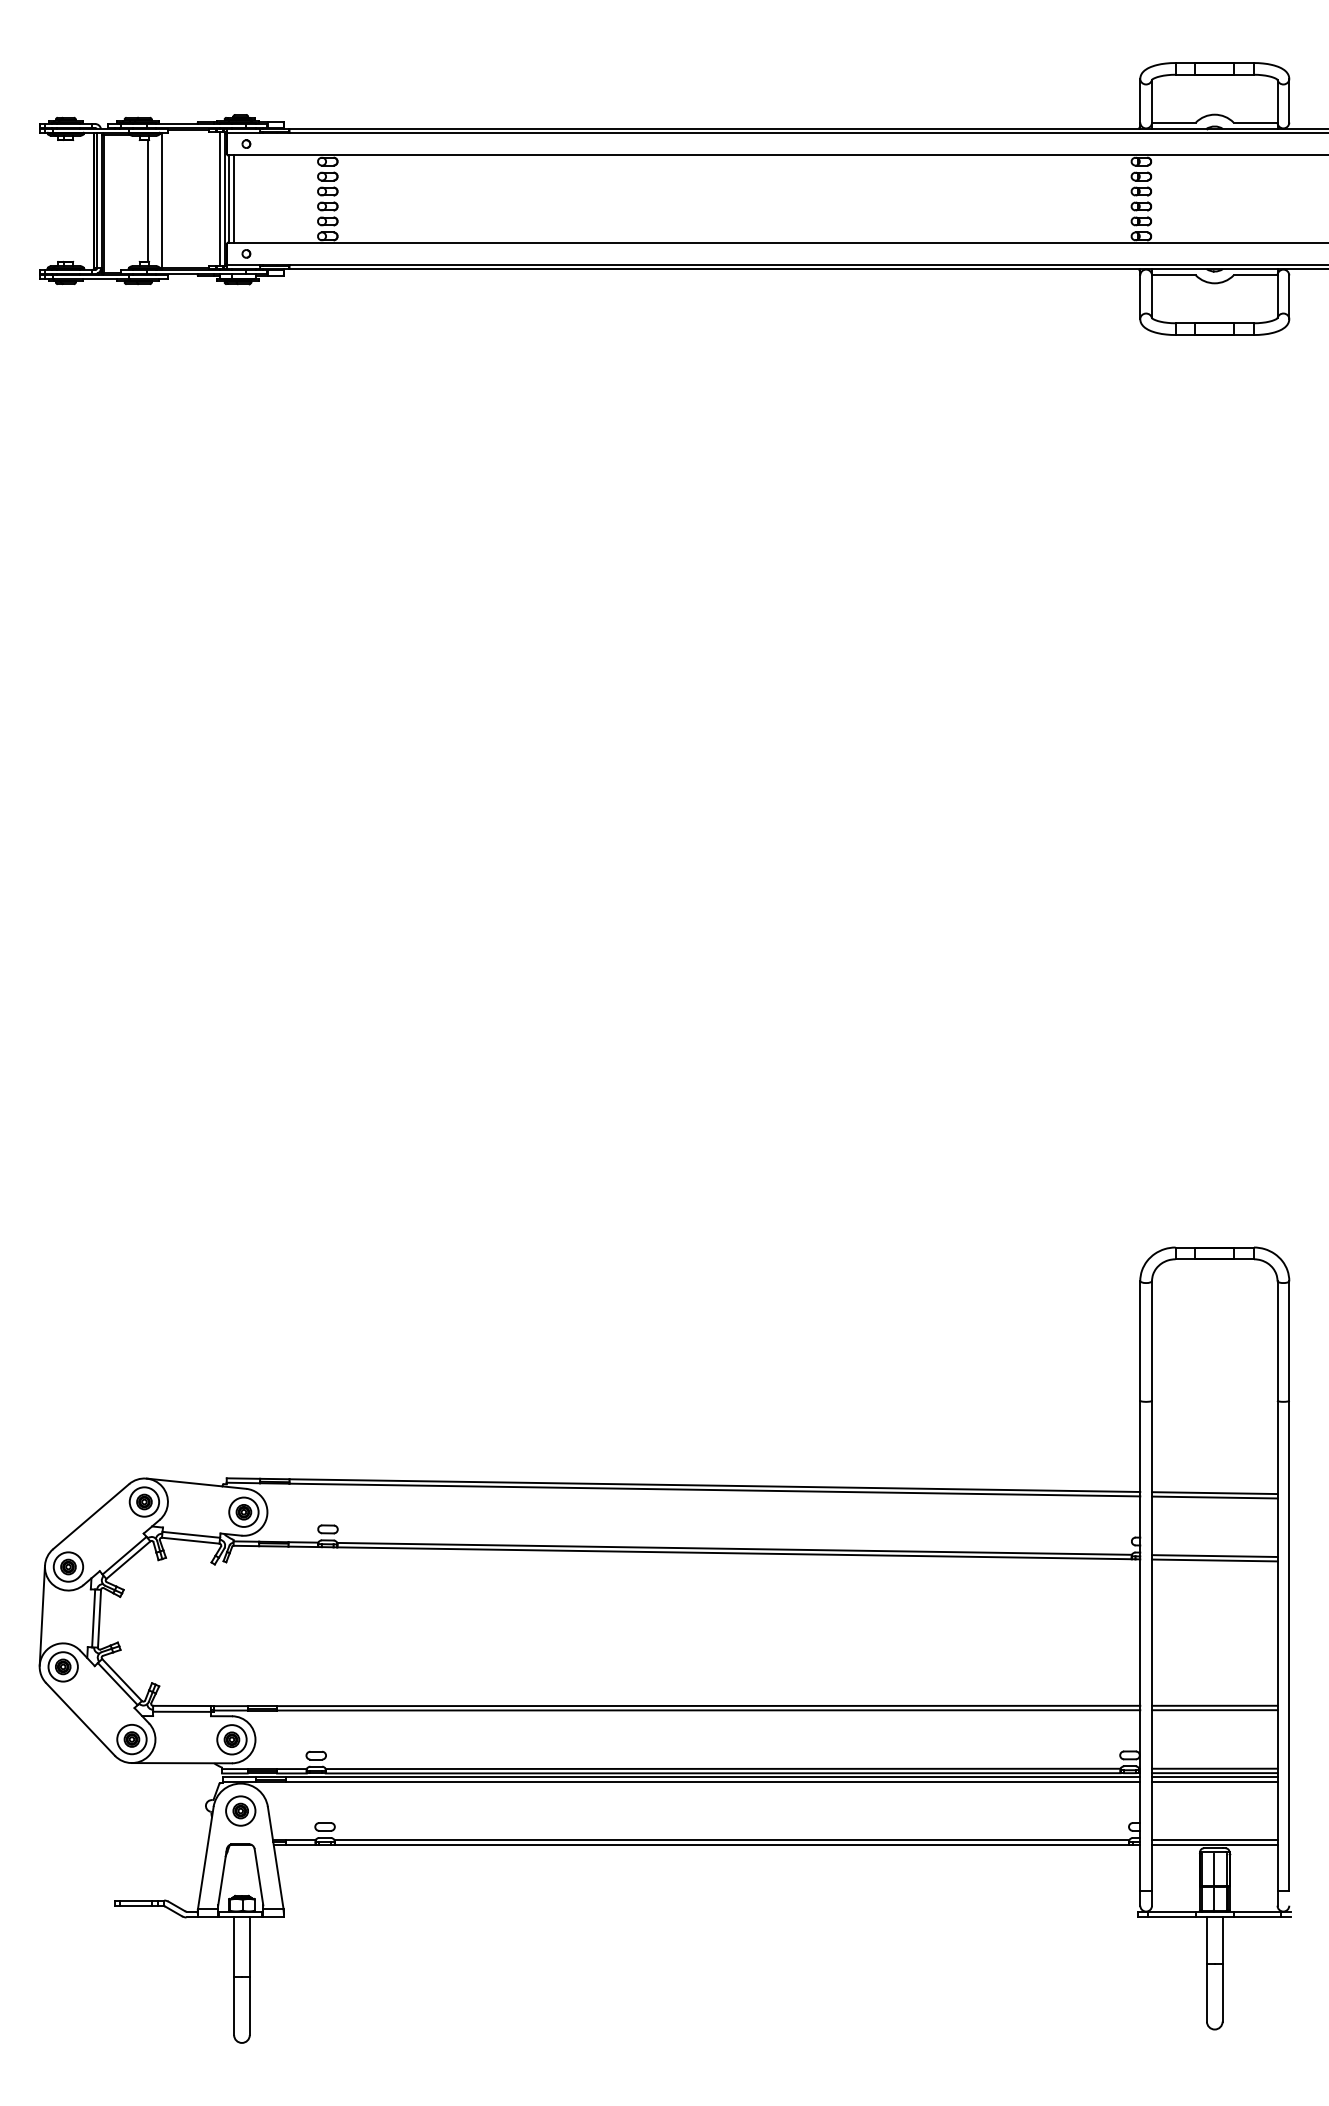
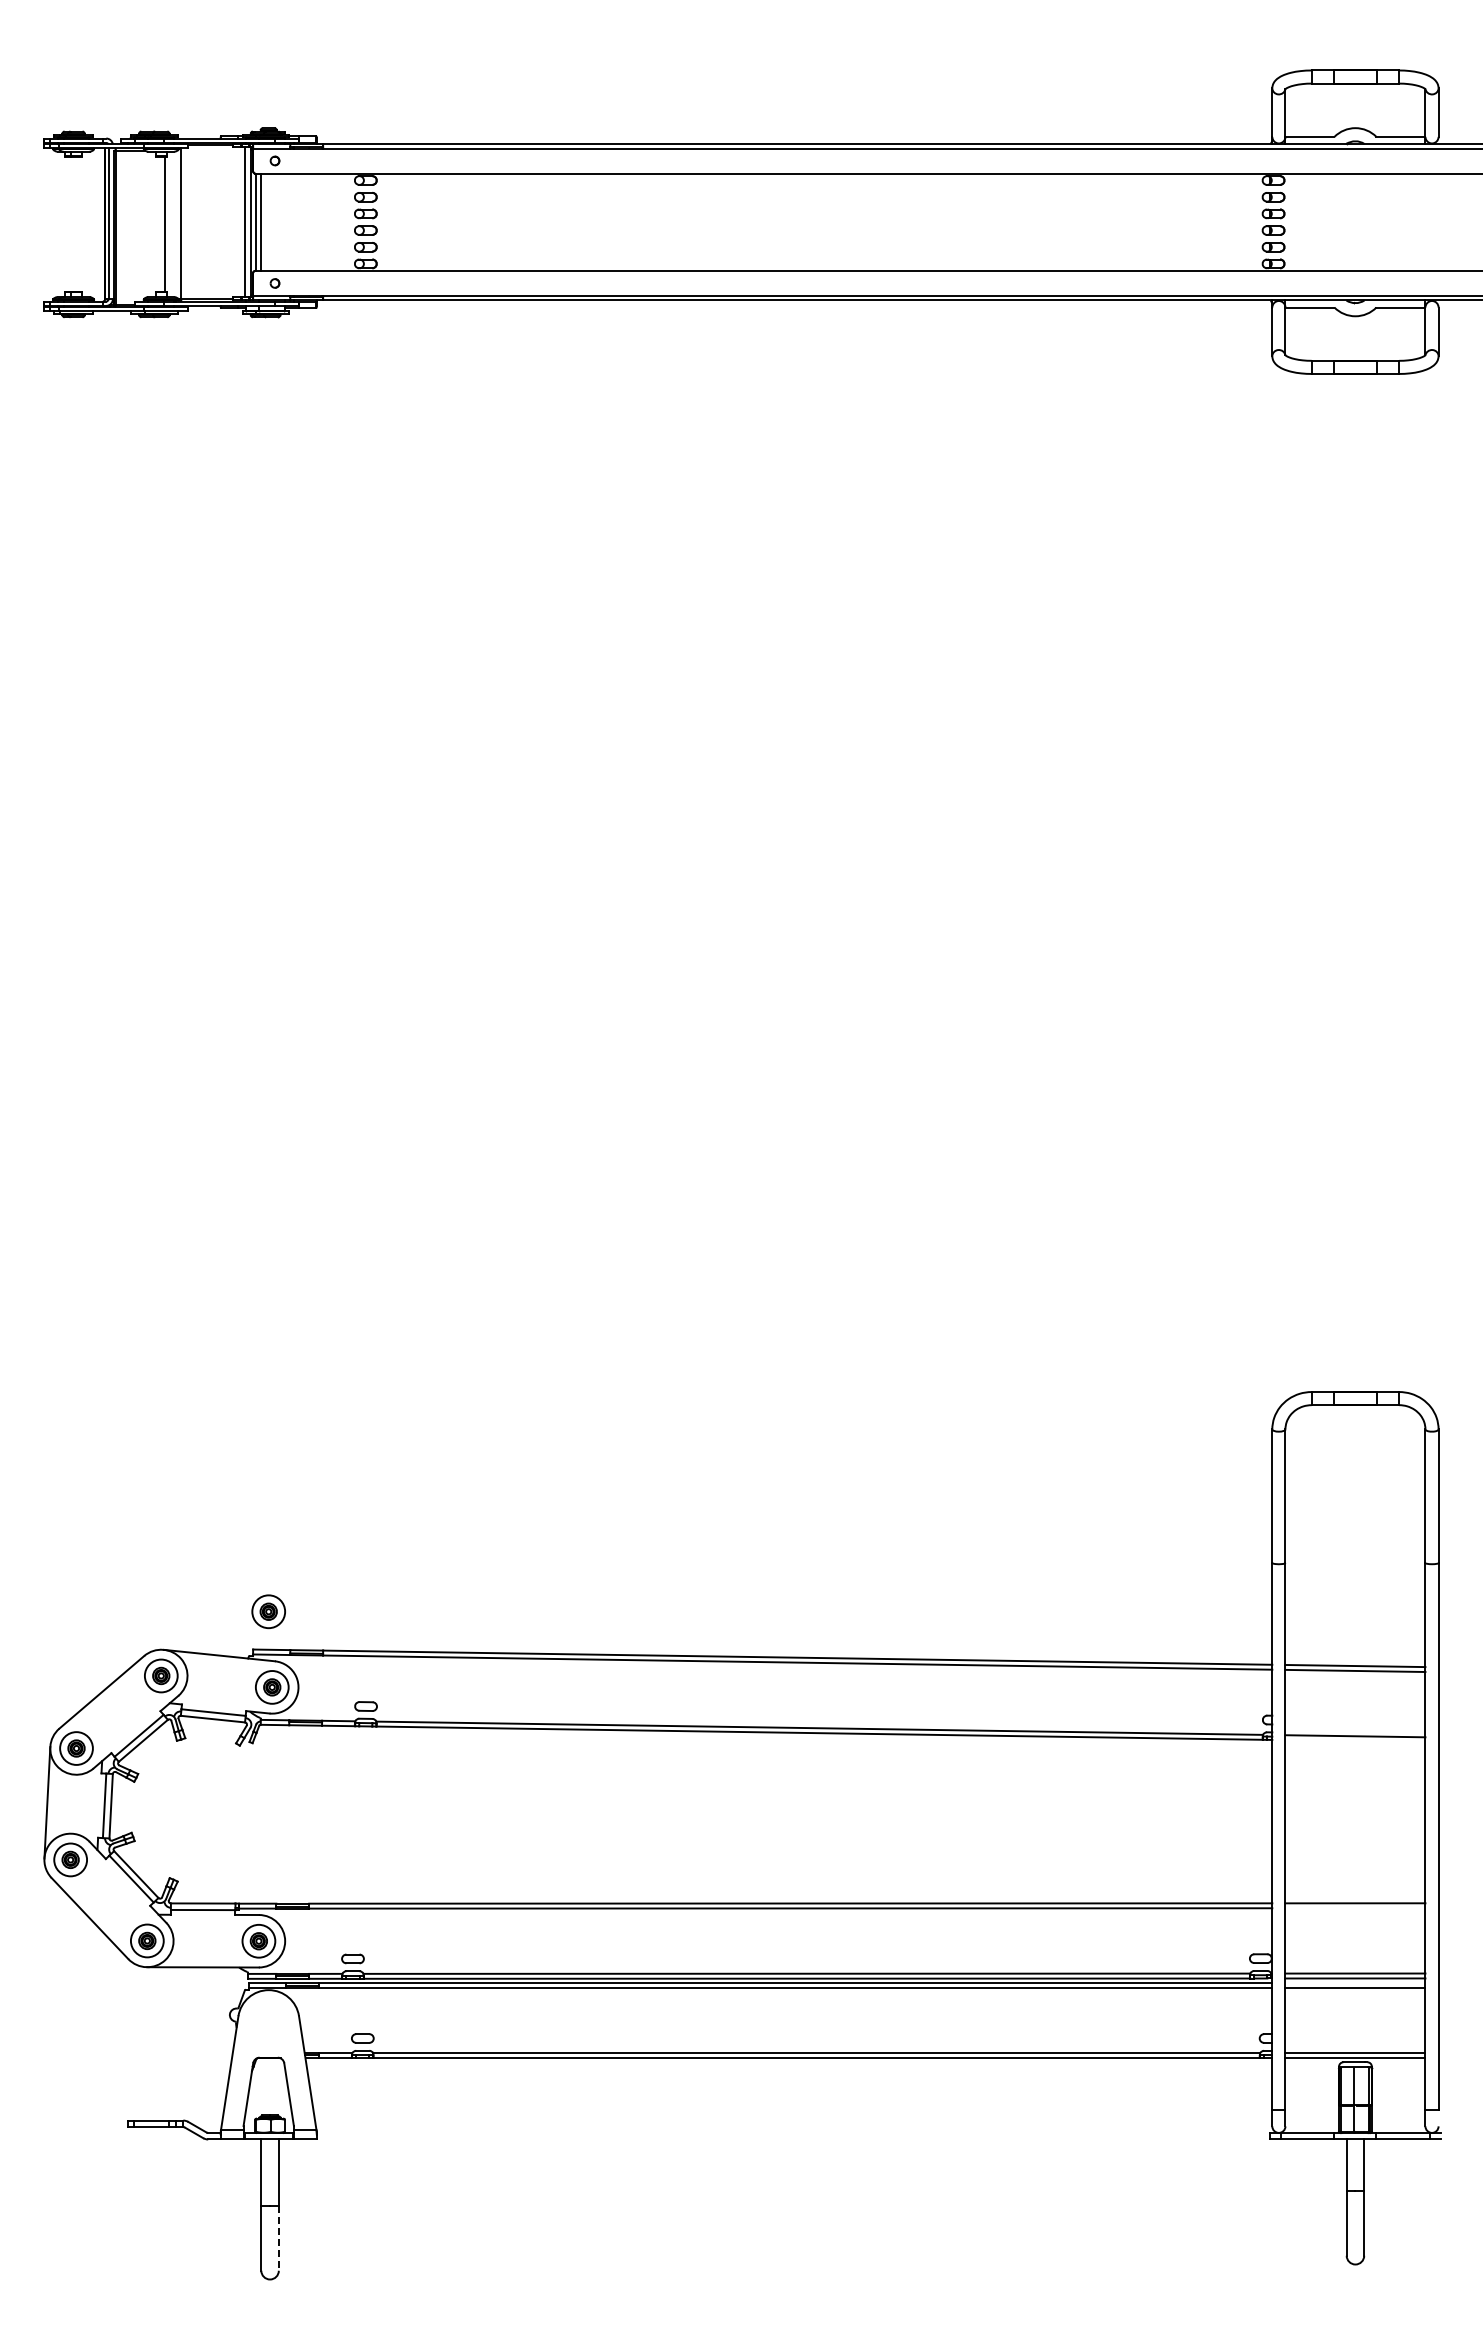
line: (1214, 1560) -> (1355, 1741), removed
line: (1214, 1710) -> (1355, 1908), removed
line: (1214, 1777) -> (1355, 1983), removed
part: (240, 1810) -> (268, 1611), moved
line: (249, 2006) -> (278, 2238), solid -> dashed

